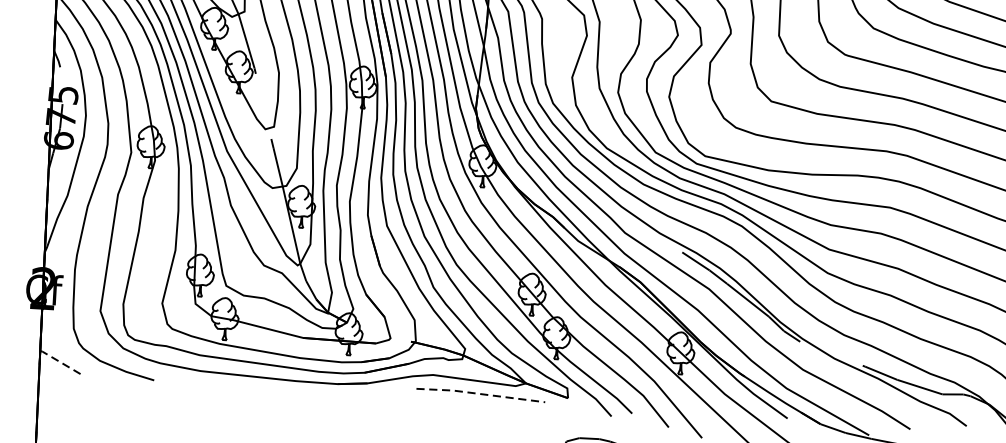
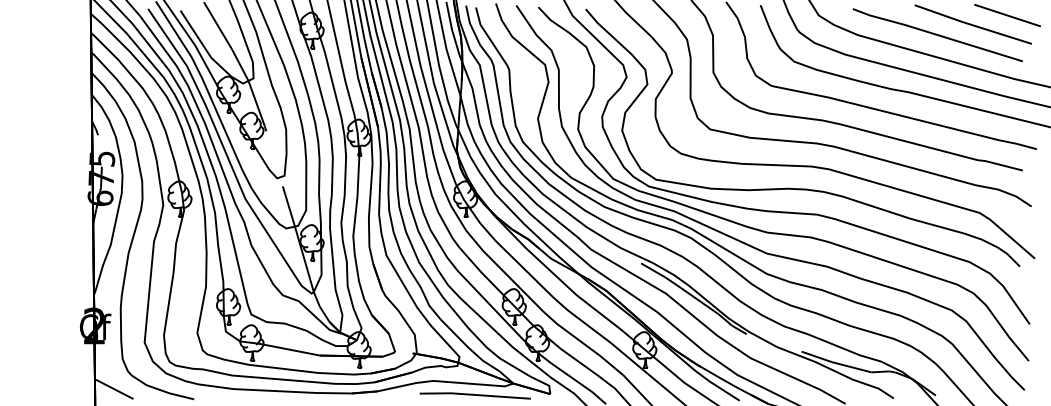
line: (62, 363) -> (114, 389), dashed -> solid
line: (481, 393) -> (475, 394), dashed -> solid

